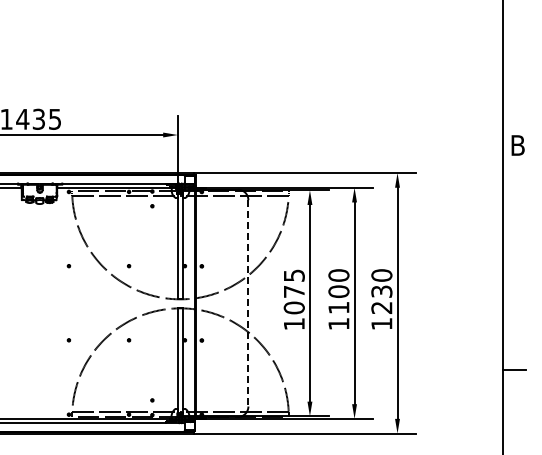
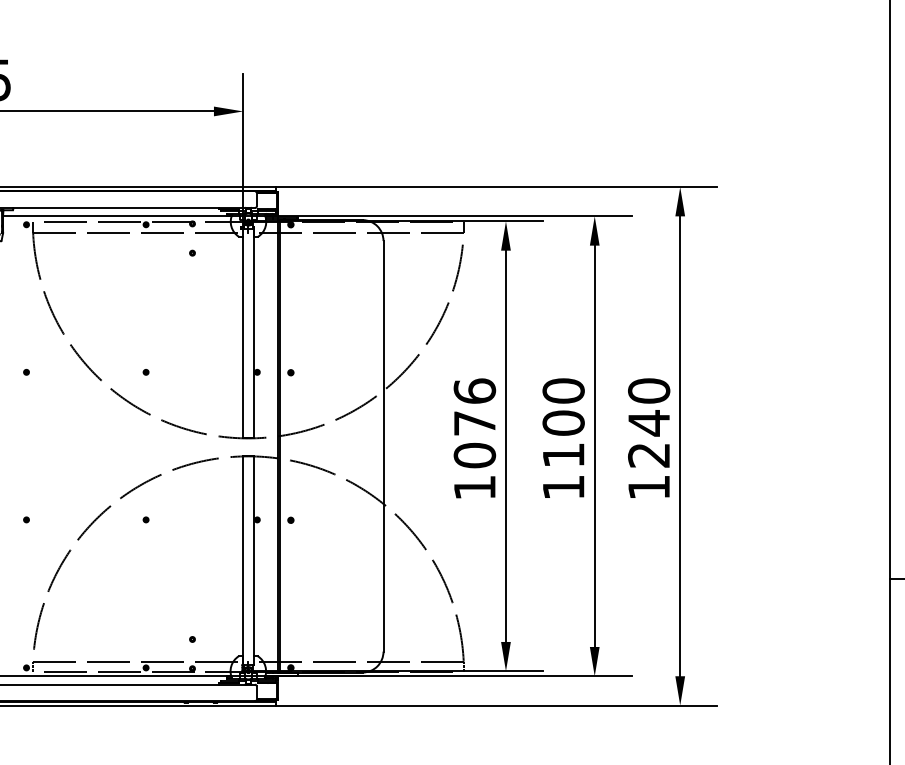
text: (293, 275) -> (473, 390), 1075 -> 1076
text: (381, 291) -> (648, 422), 1230 -> 1240
line: (248, 303) -> (383, 446), dashed -> solid

